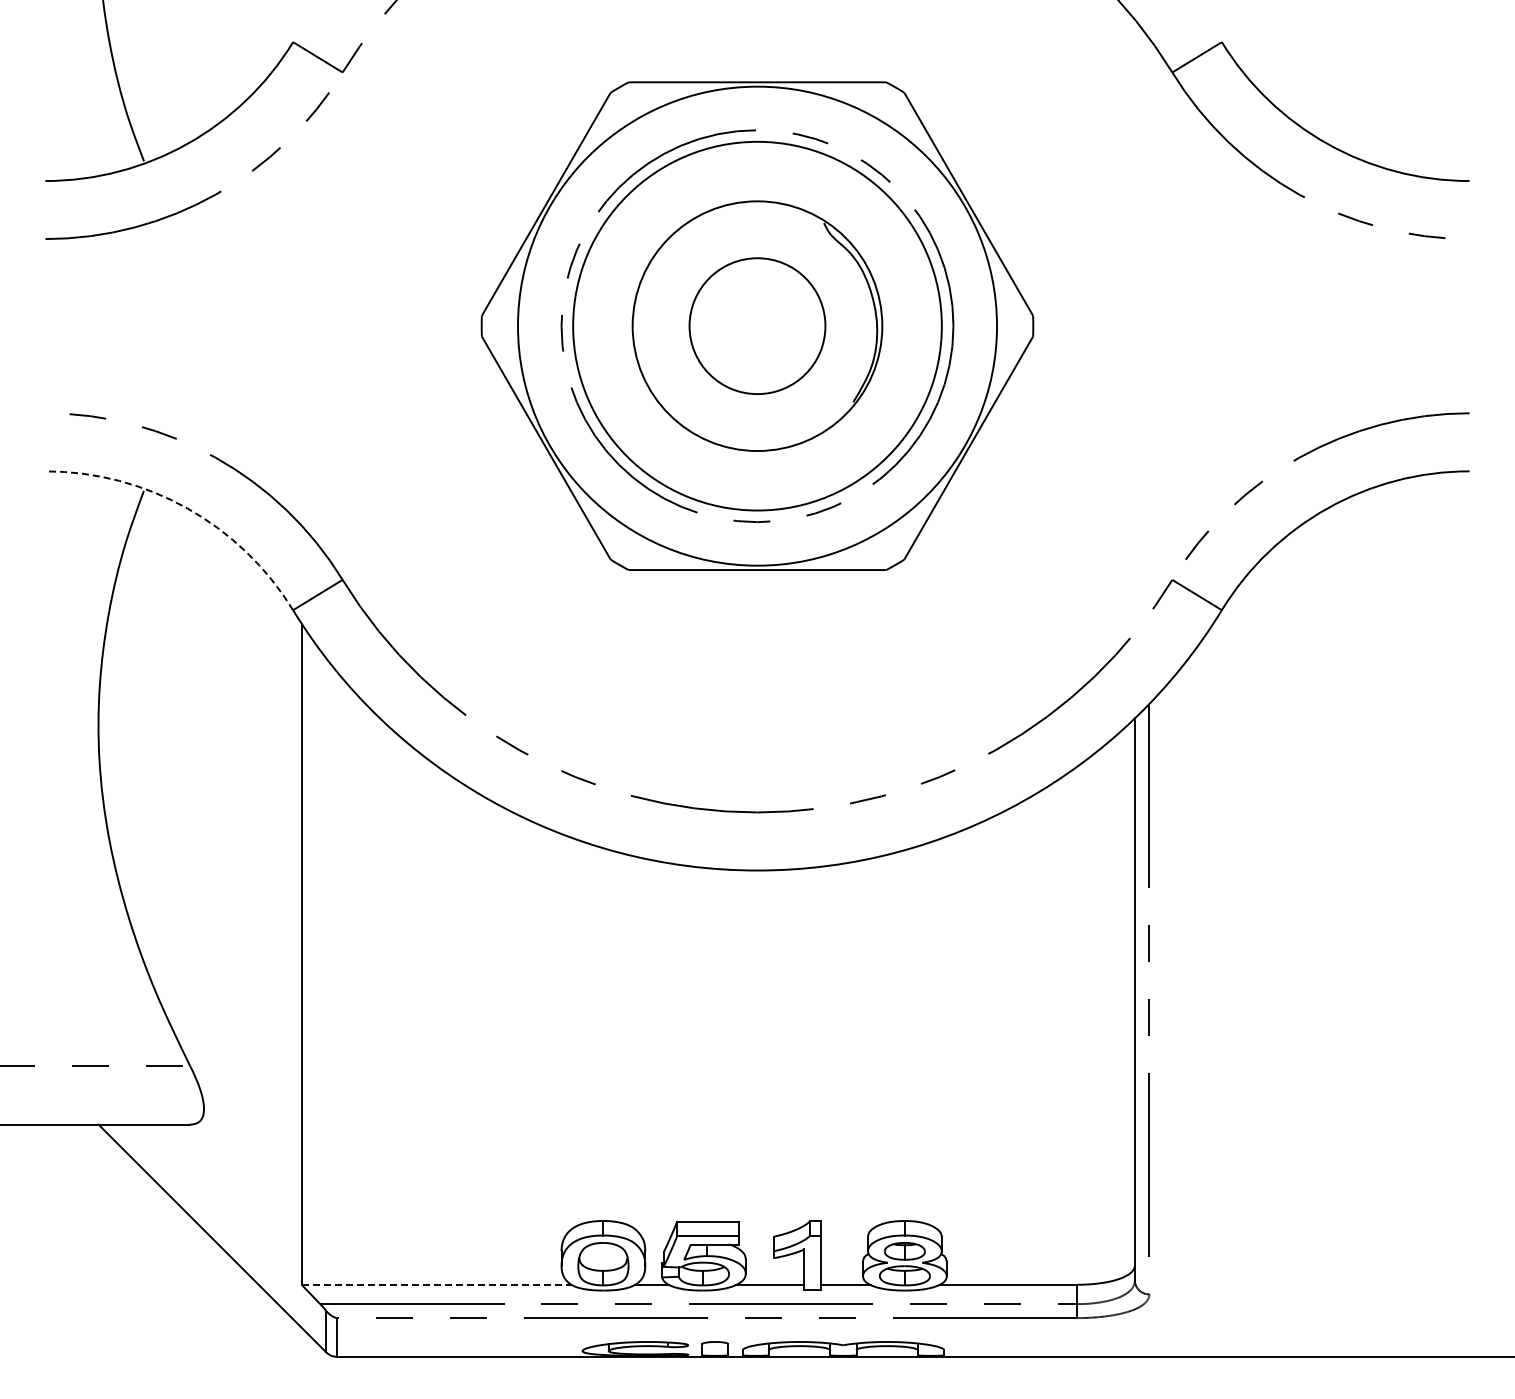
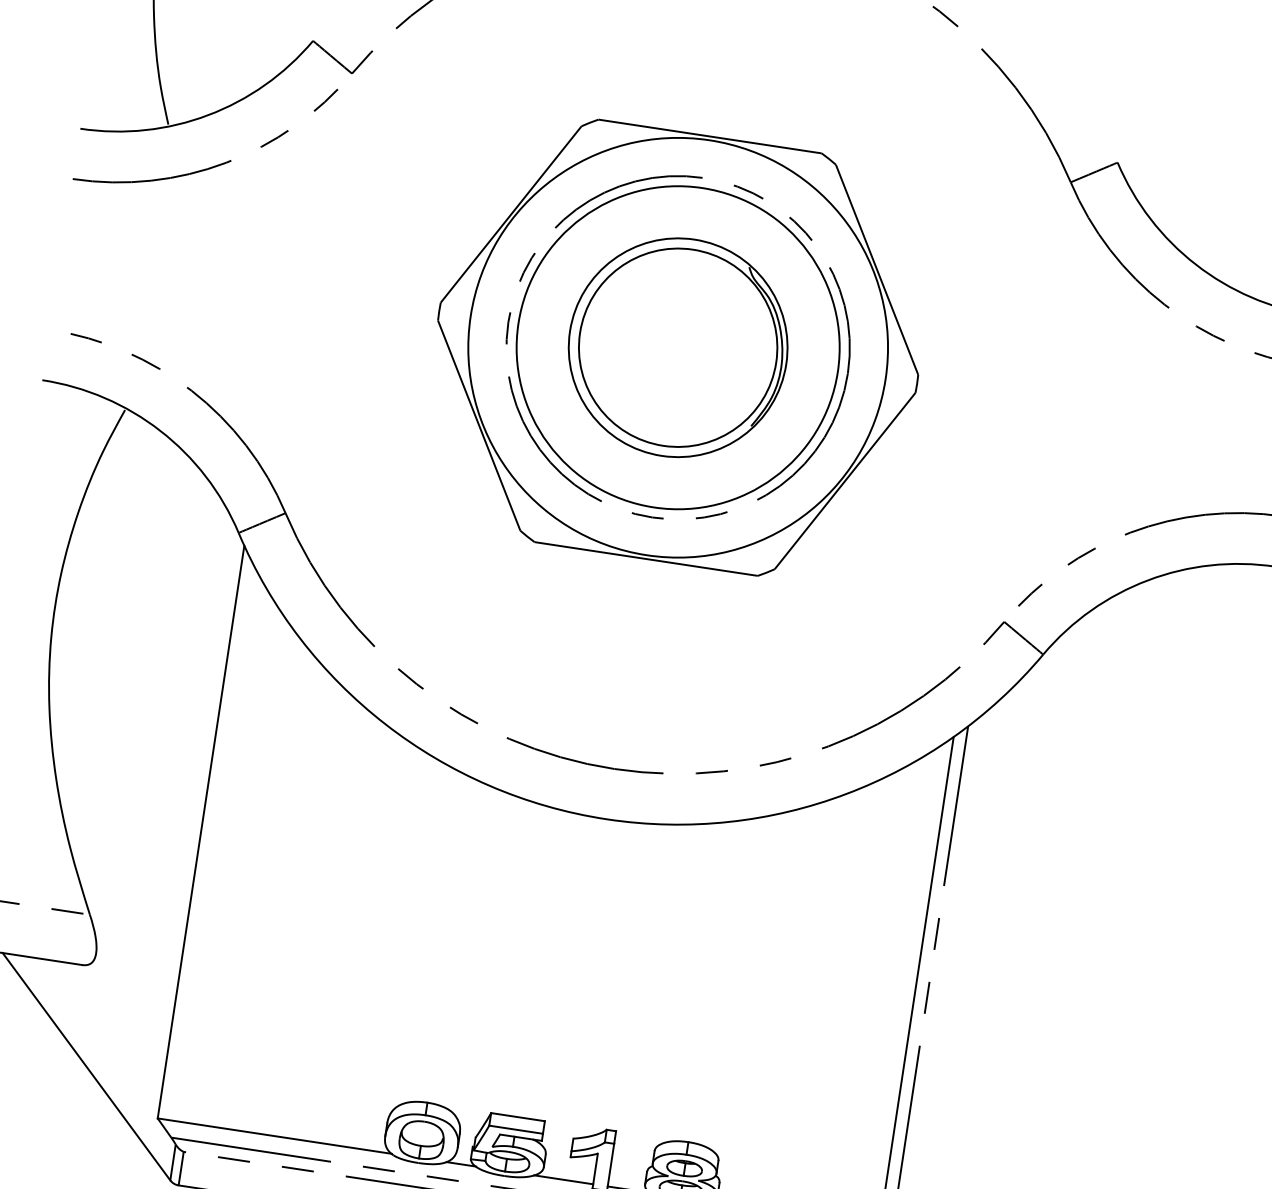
circle: (757, 325) -> (678, 347), size x1.67
arc: (187, 508) -> (160, 431), dashed -> solid
line: (437, 1284) -> (275, 1135), dashed -> solid

